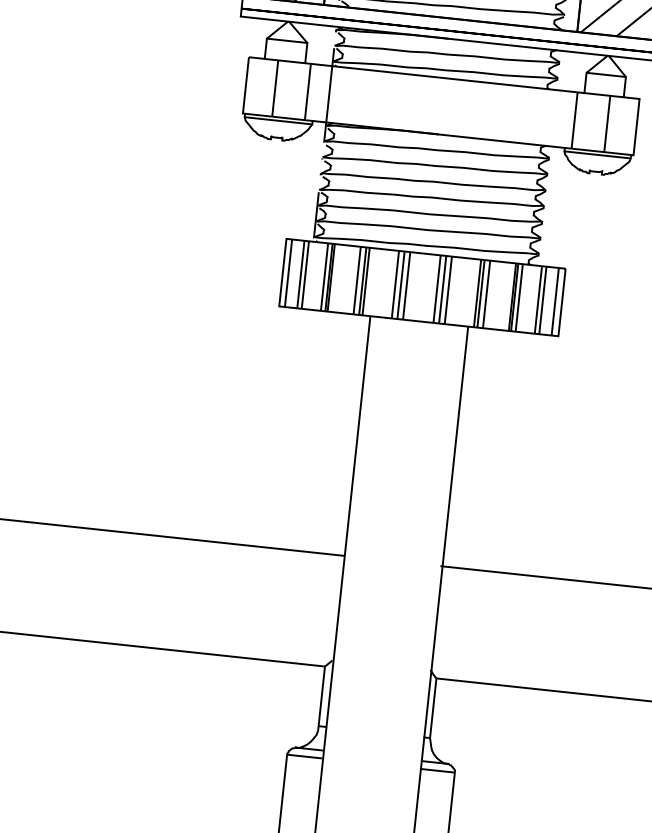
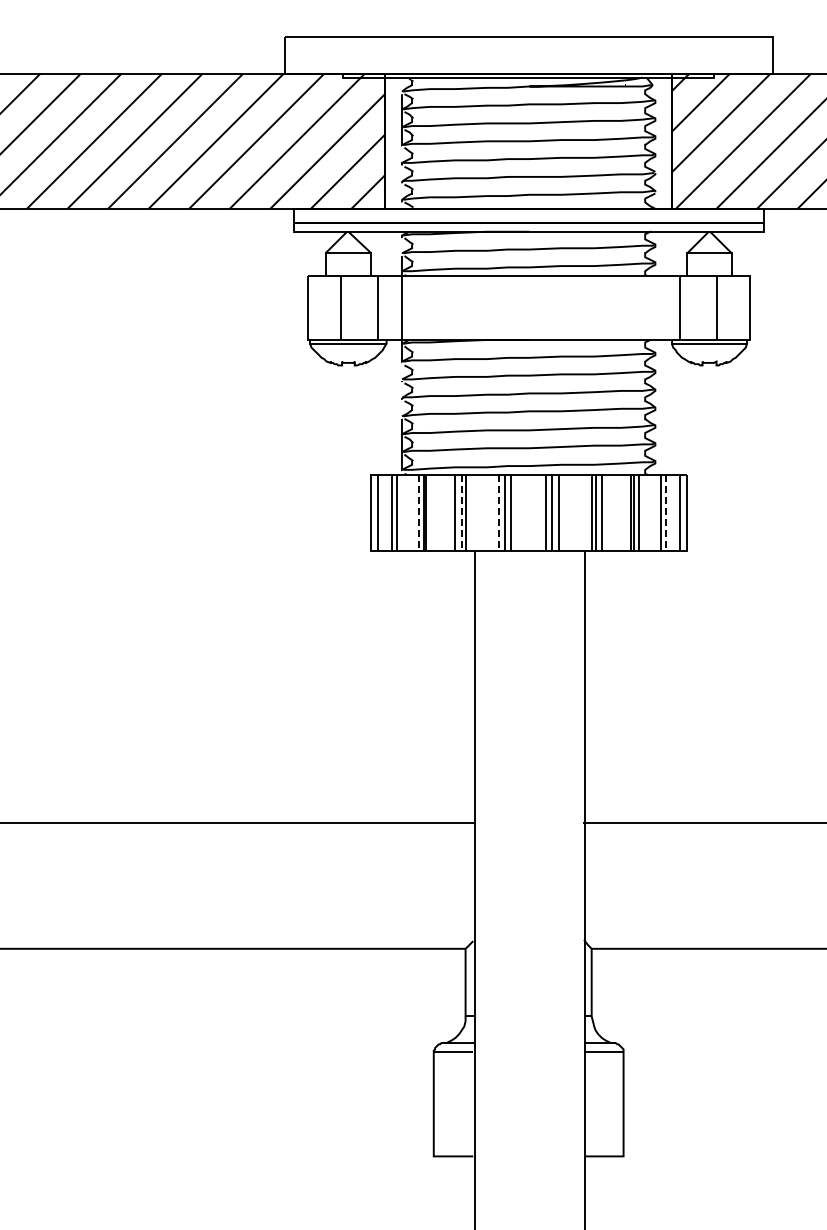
line: (324, 277) -> (418, 513), solid -> dashed
line: (362, 281) -> (461, 513), solid -> dashed
line: (395, 284) -> (498, 513), solid -> dashed
line: (542, 300) -> (665, 513), solid -> dashed

